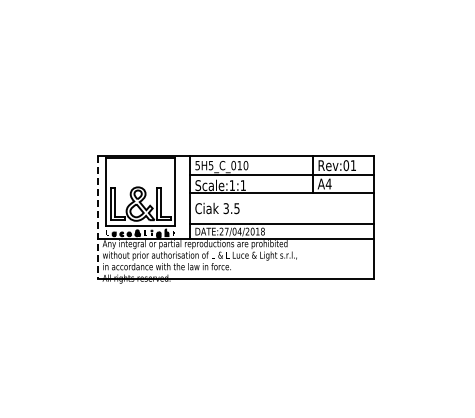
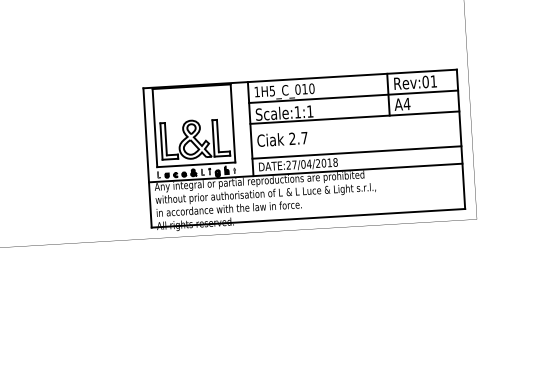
text: (197, 165) -> (256, 91), 5H5_C_010 -> 1H5_C_010
text: (231, 208) -> (298, 138), 3.5 -> 2.7
line: (97, 218) -> (147, 158), dashed -> solid

